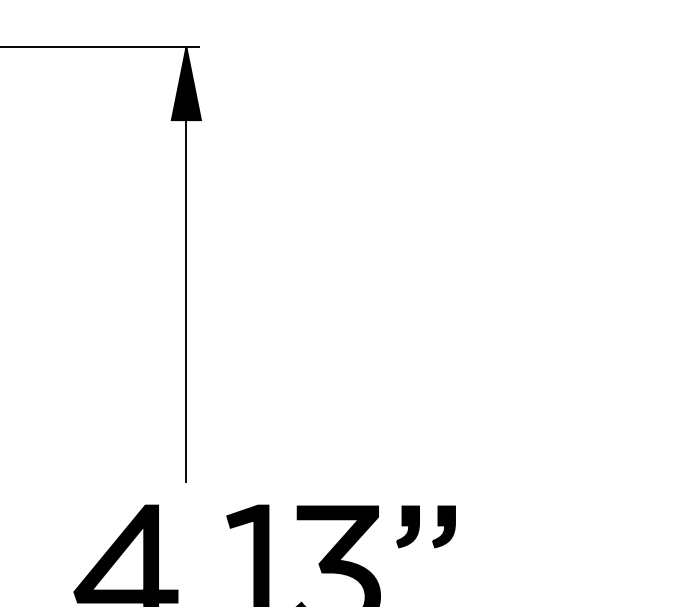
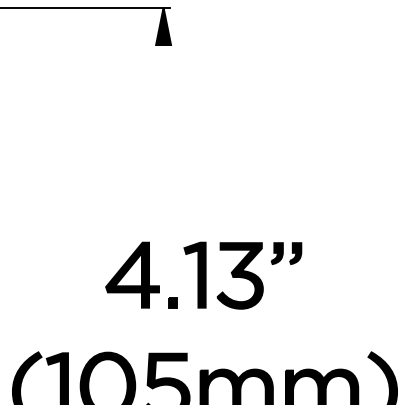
line: (186, 277) -> (163, 125), removed

